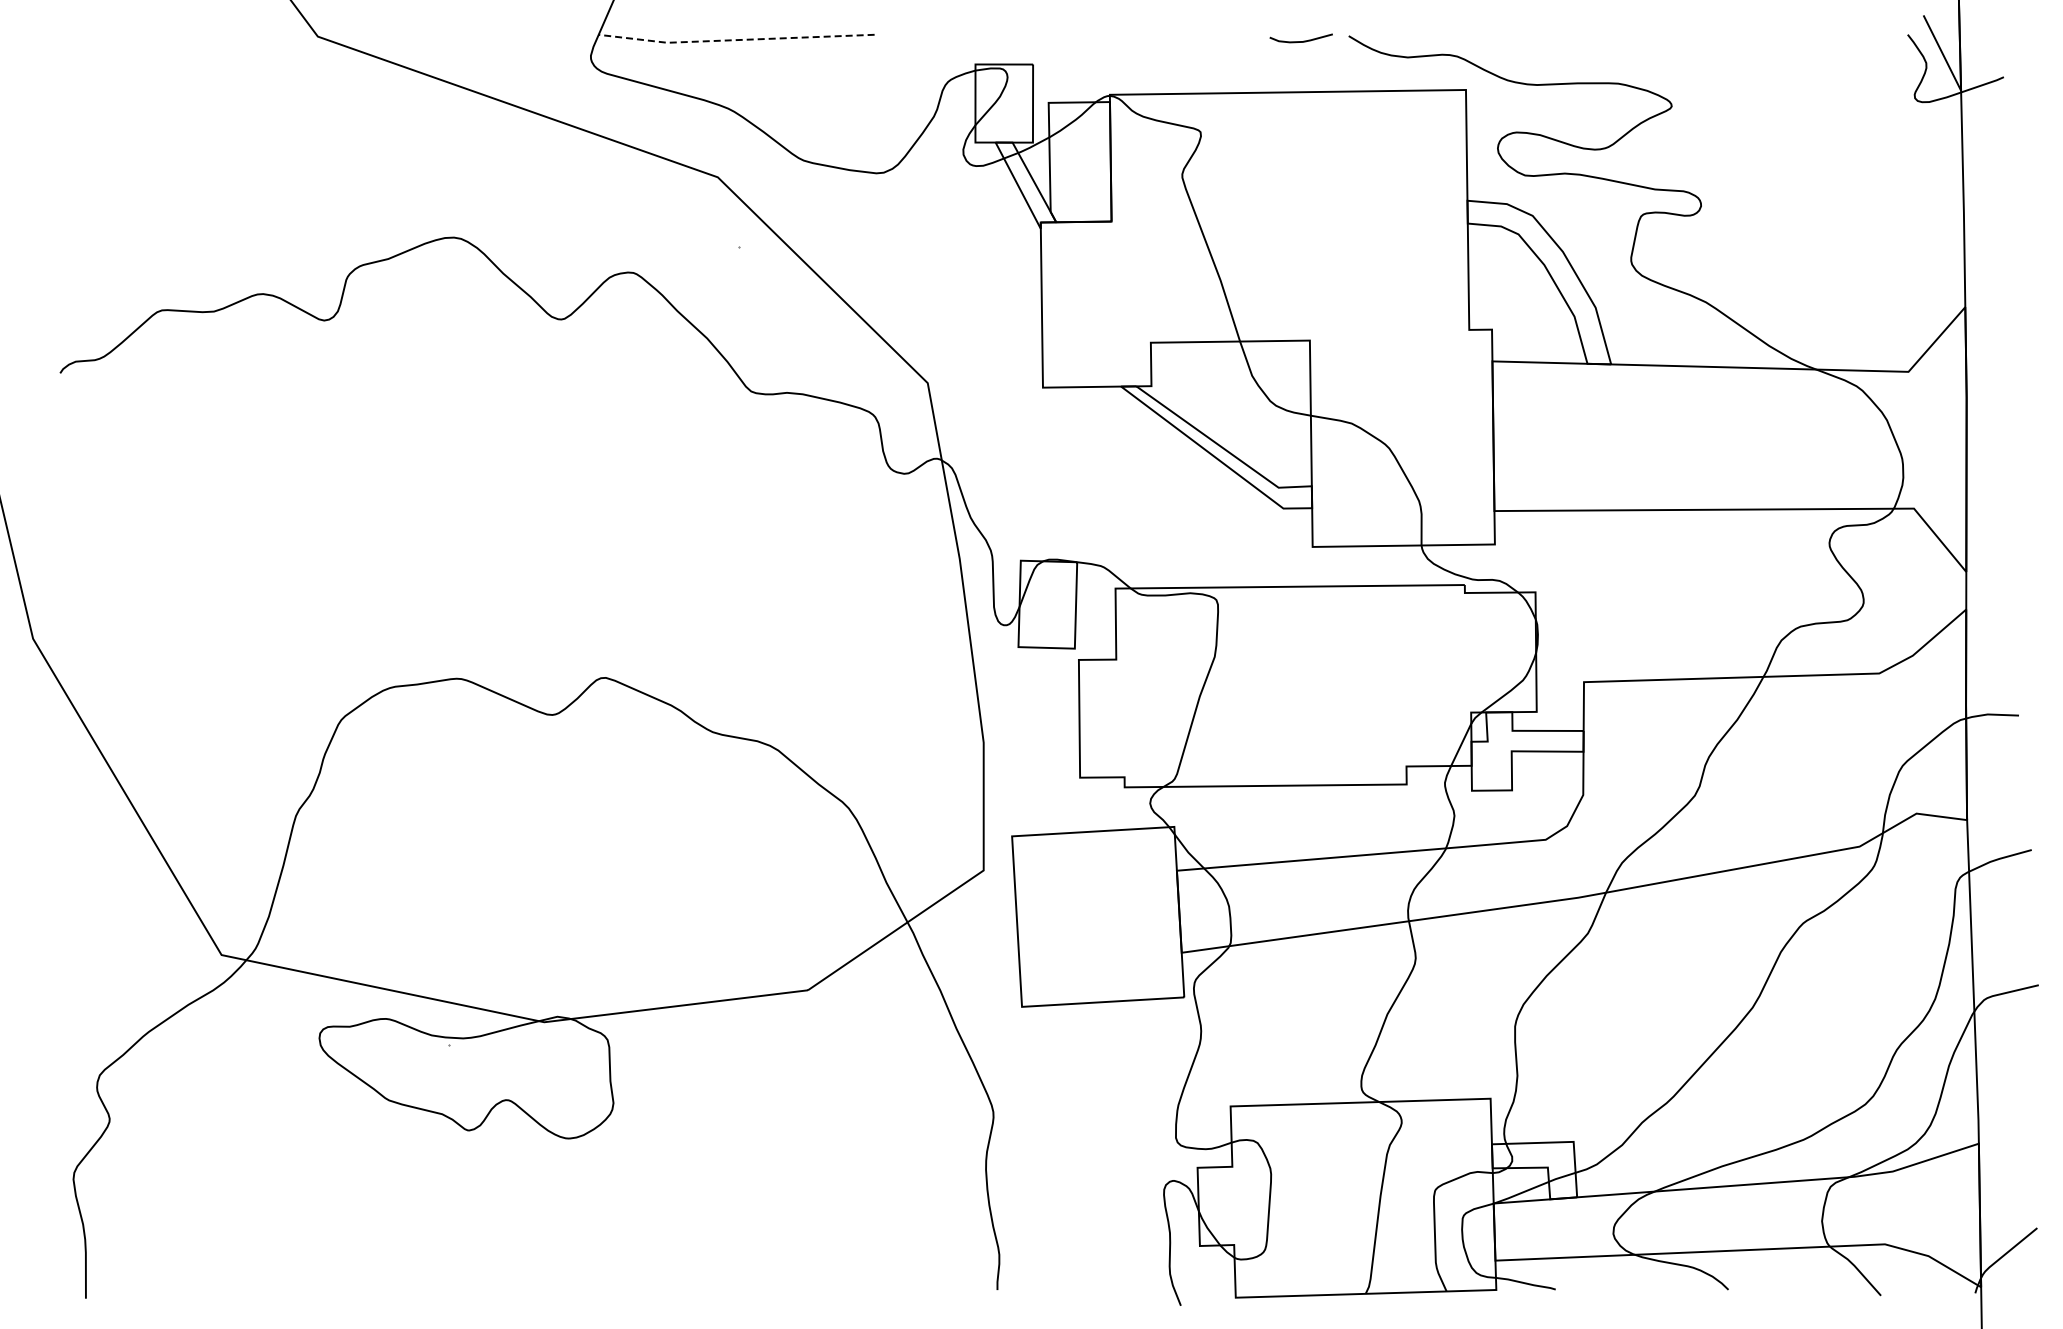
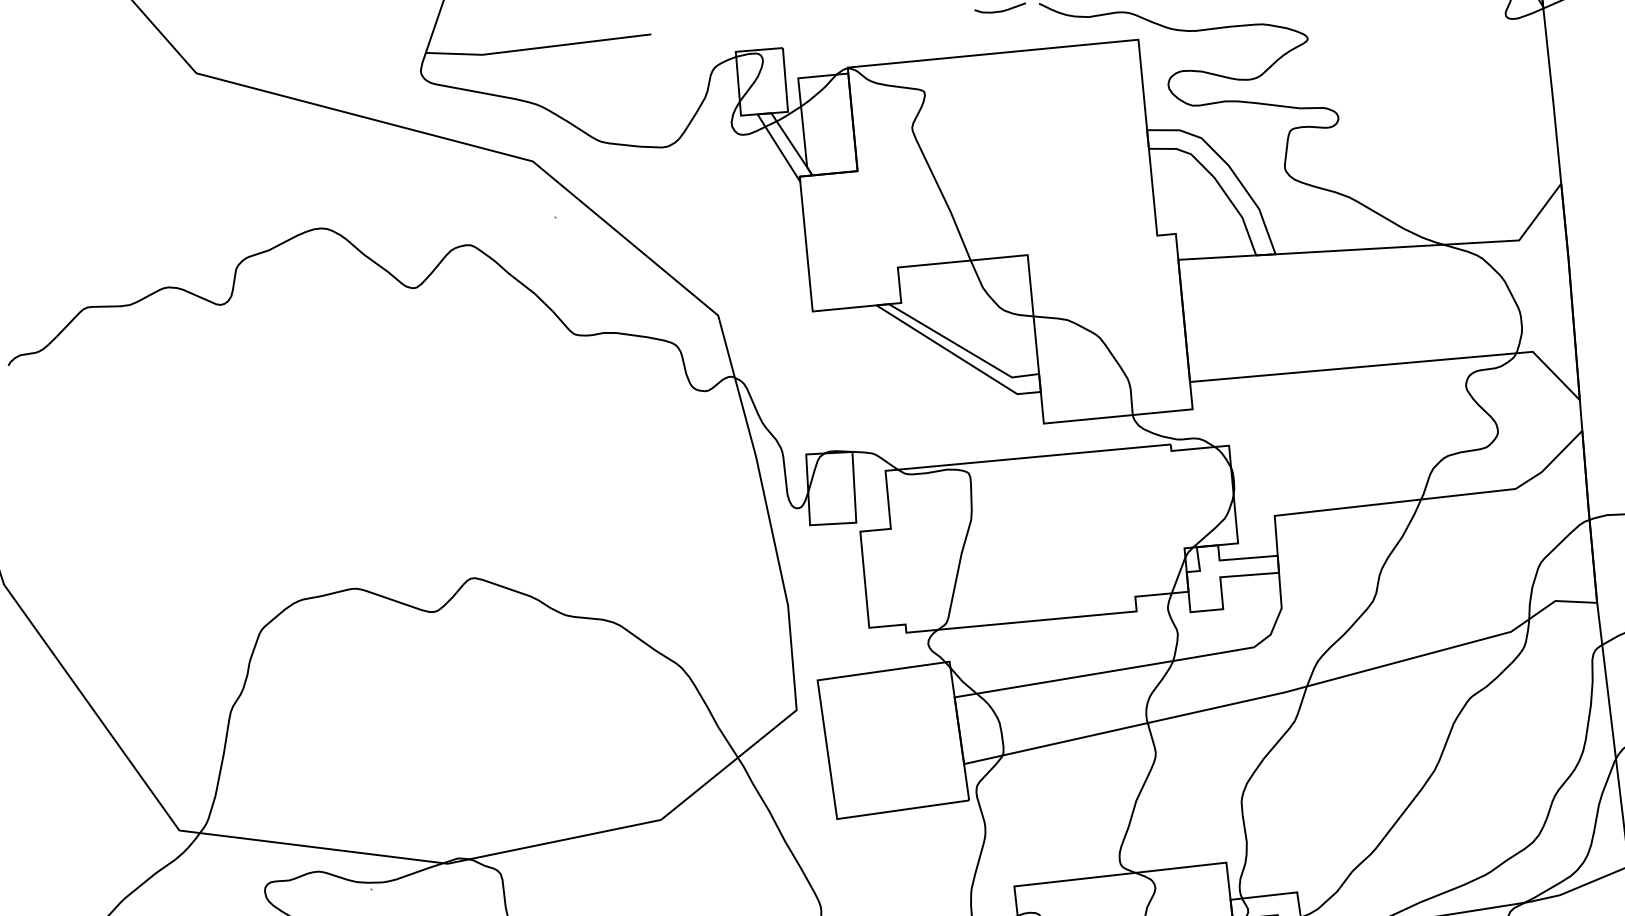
line: (735, 40) -> (538, 48), dashed -> solid

